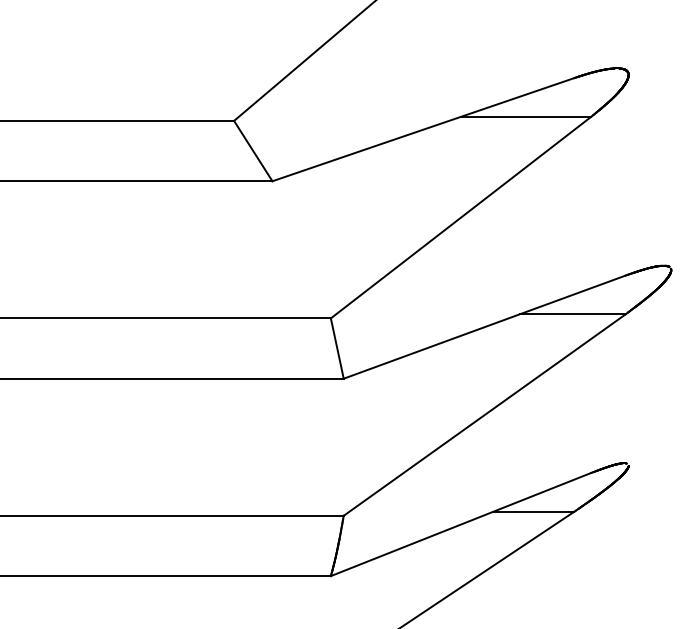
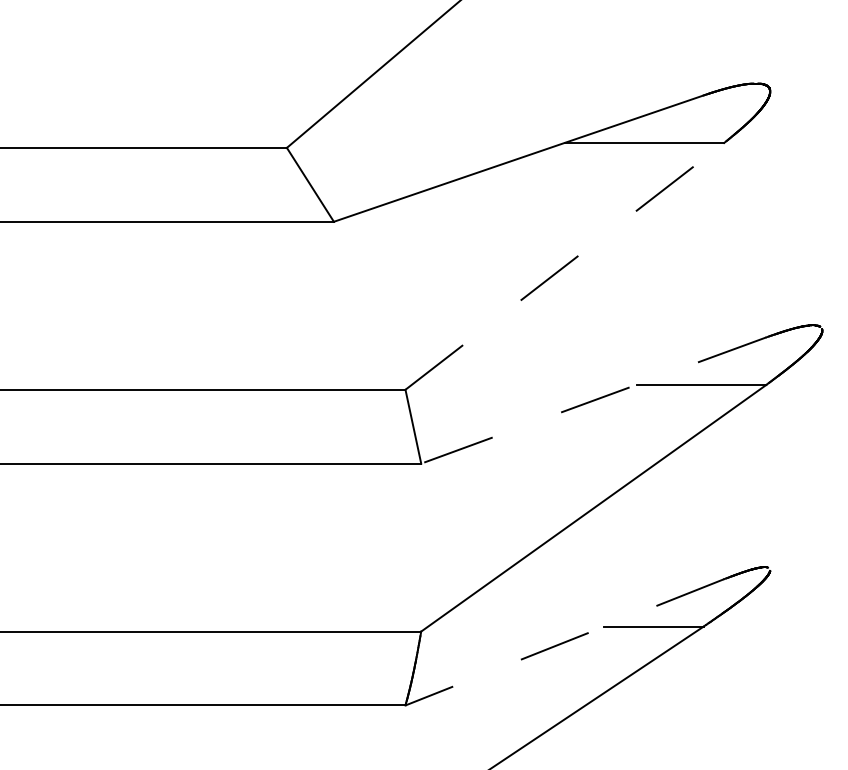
line: (460, 217) -> (564, 266), solid -> dashed
line: (484, 327) -> (593, 400), solid -> dashed
line: (460, 524) -> (564, 642), solid -> dashed

